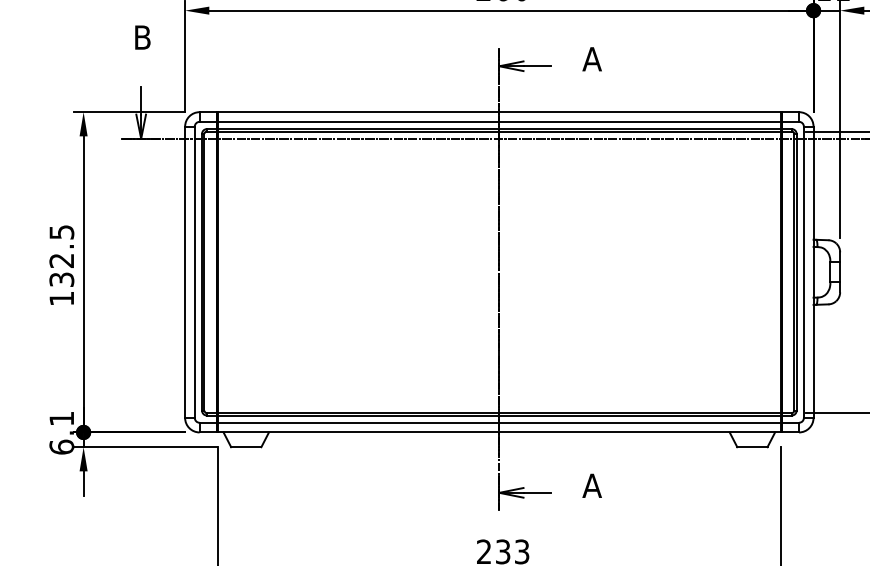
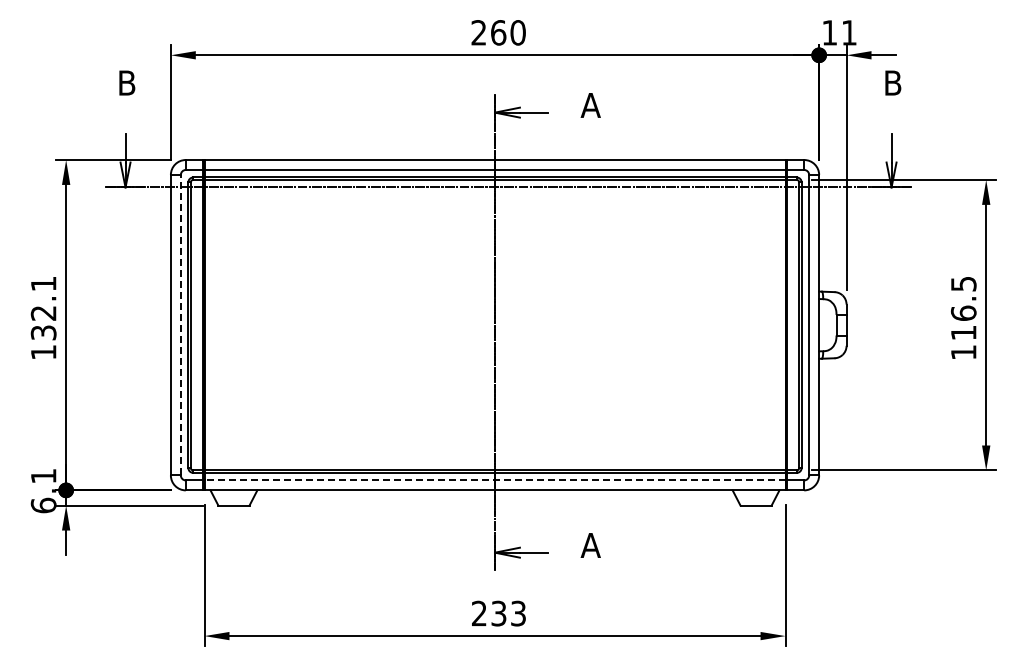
text: (61, 231) -> (43, 283), 132.5 -> 132.1
line: (194, 271) -> (180, 324), solid -> dashed
line: (498, 422) -> (494, 480), solid -> dashed

